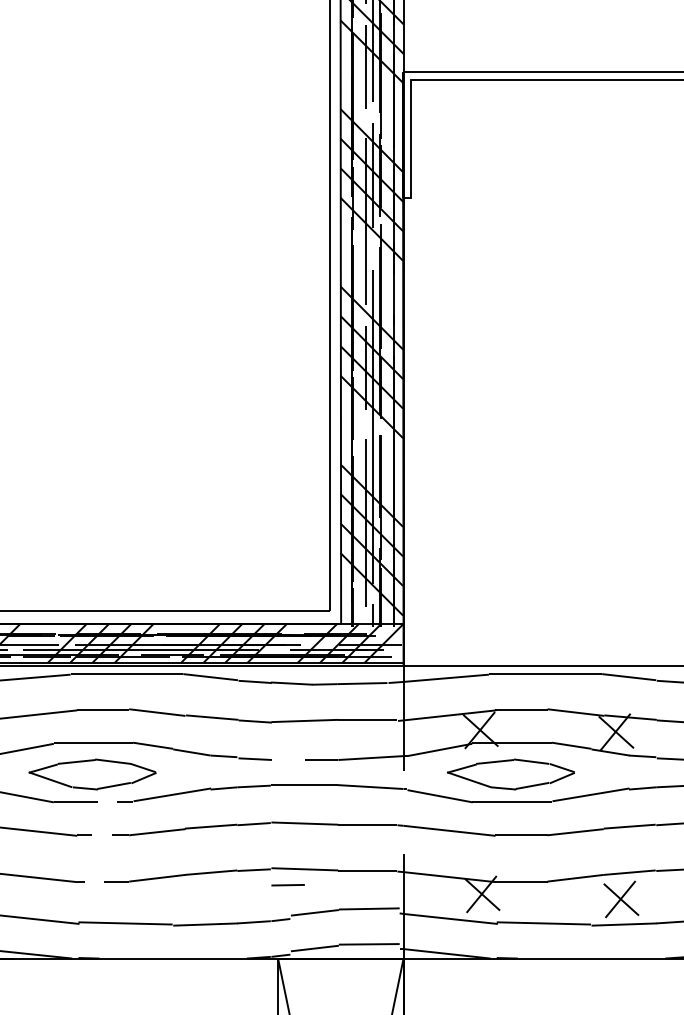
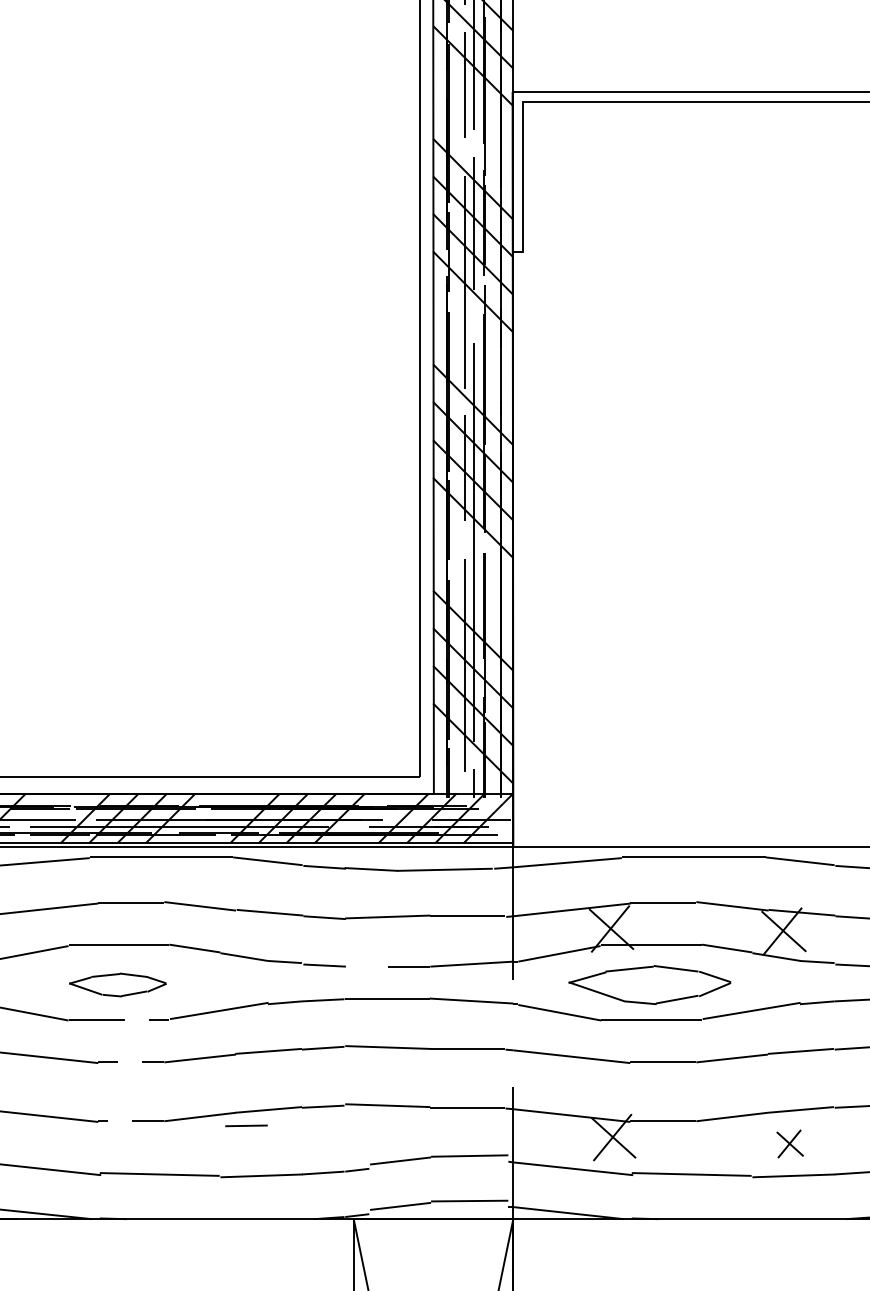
part: (92, 774) -> (117, 984), size x0.6
line: (288, 884) -> (246, 1125), moved
part: (620, 899) -> (789, 1143), size x0.6

